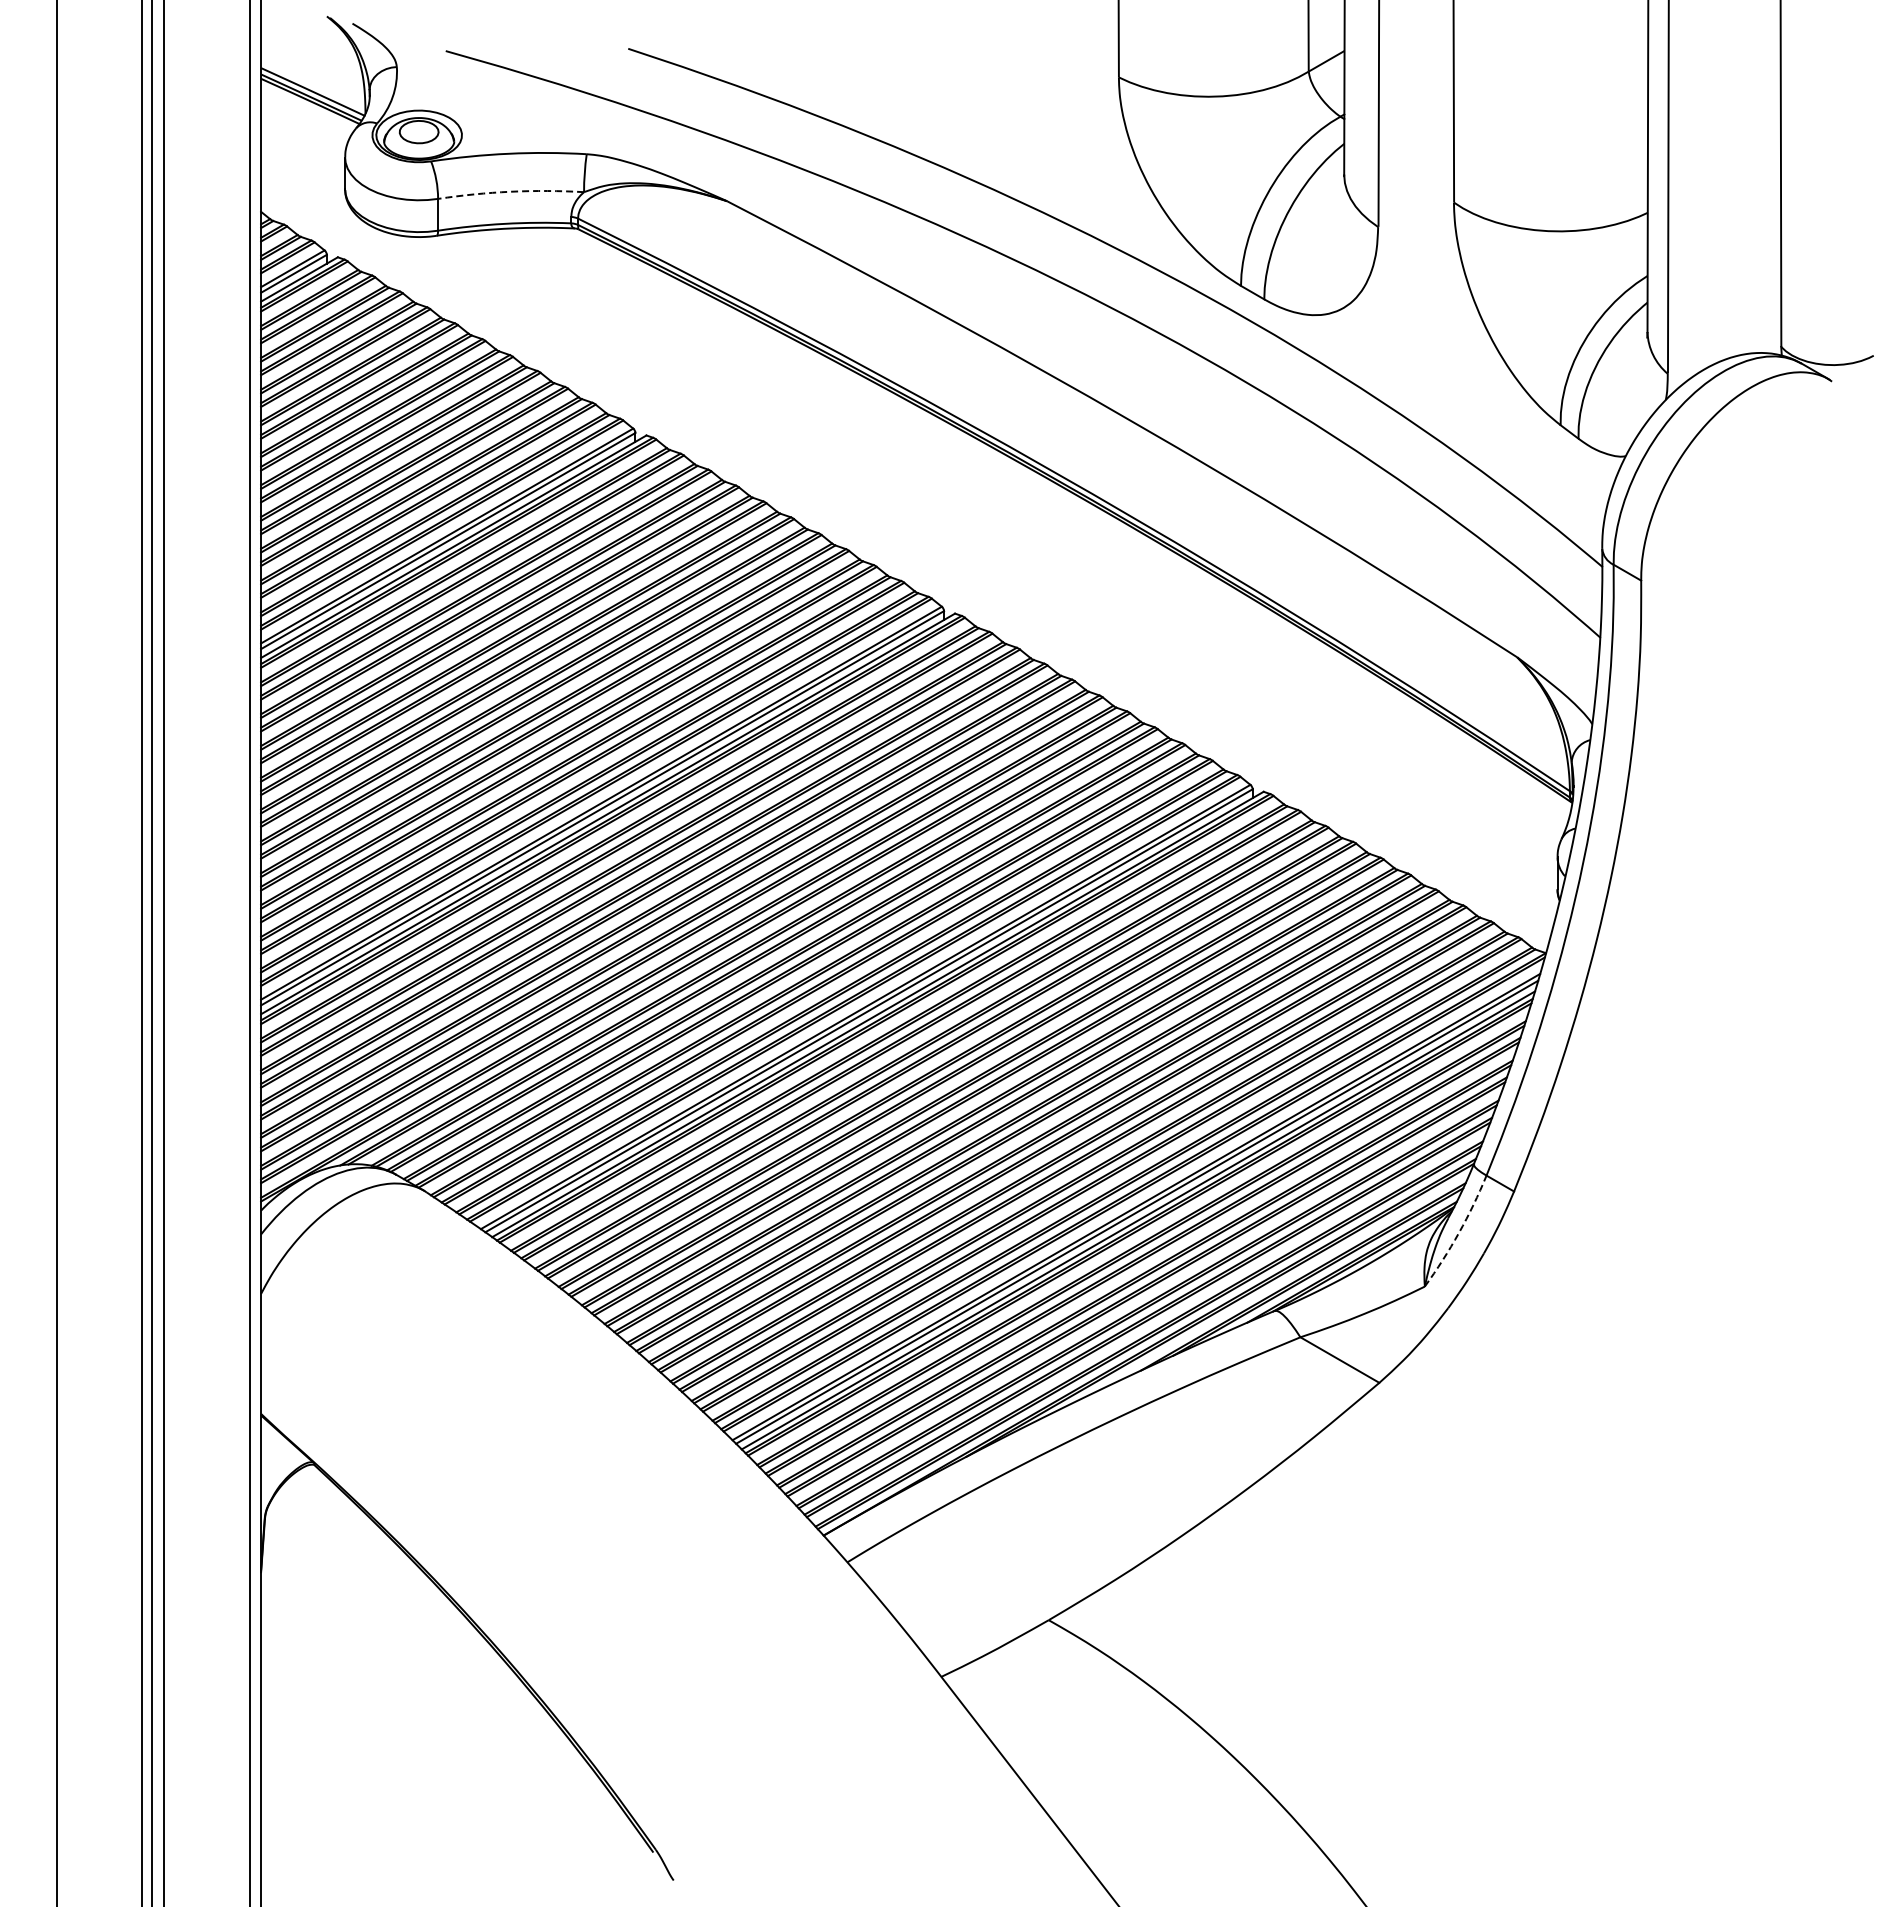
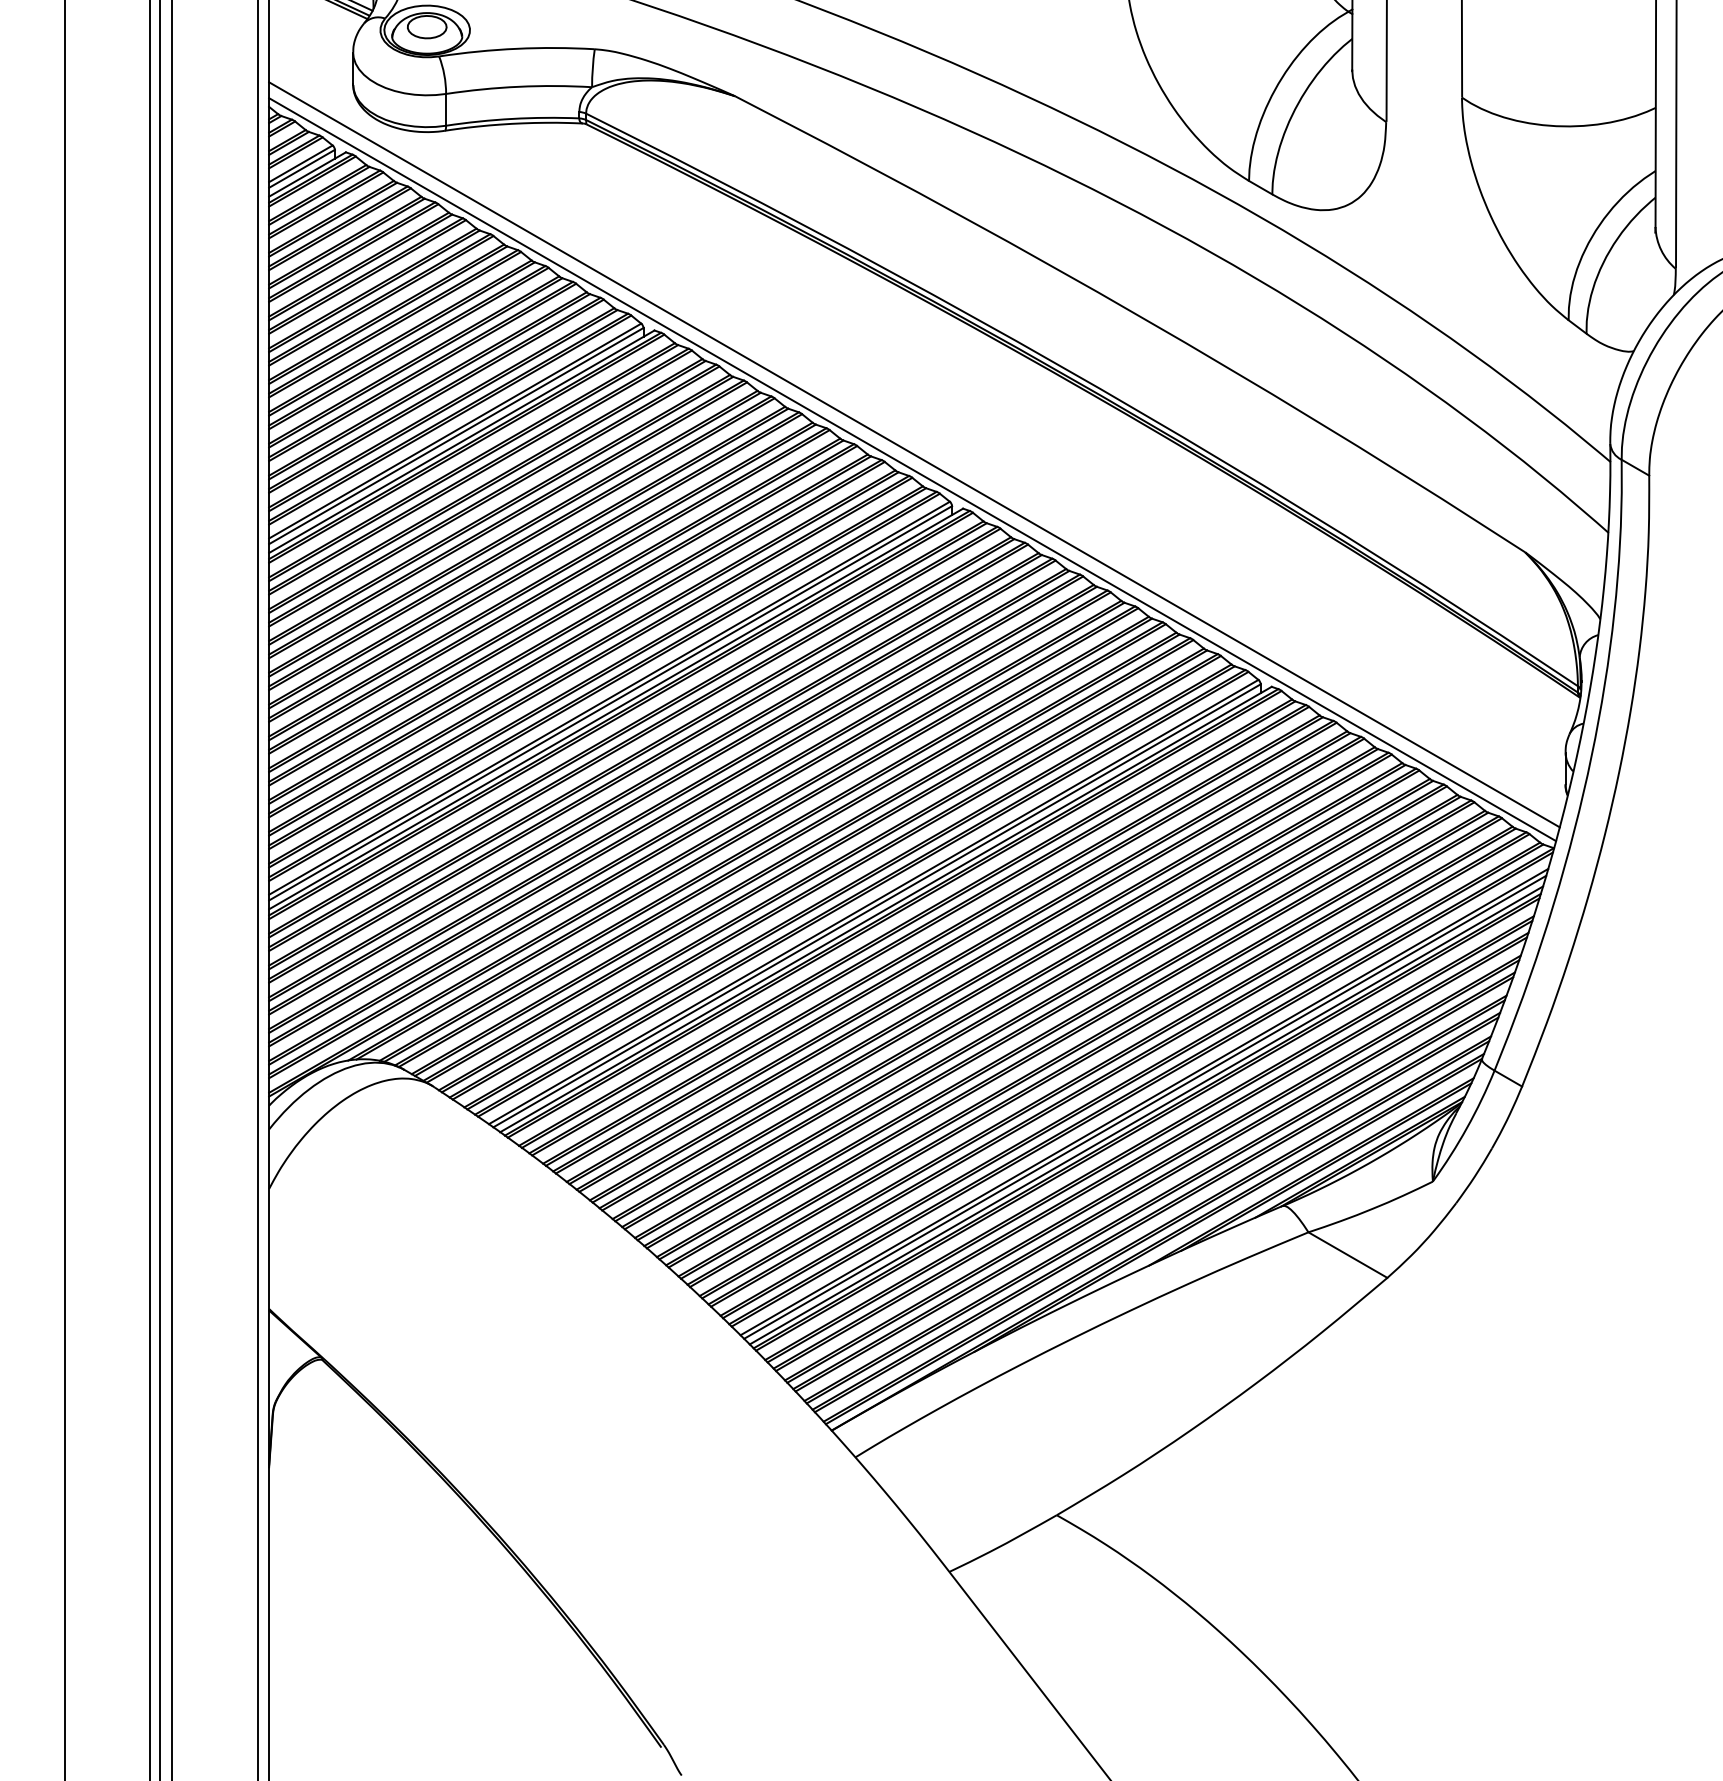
arc: (510, 191) -> (518, 86), dashed -> solid
line: (906, 559) -> (914, 454), added
line: (904, 574) -> (912, 469), added
arc: (1458, 1232) -> (1466, 1127), dashed -> solid

